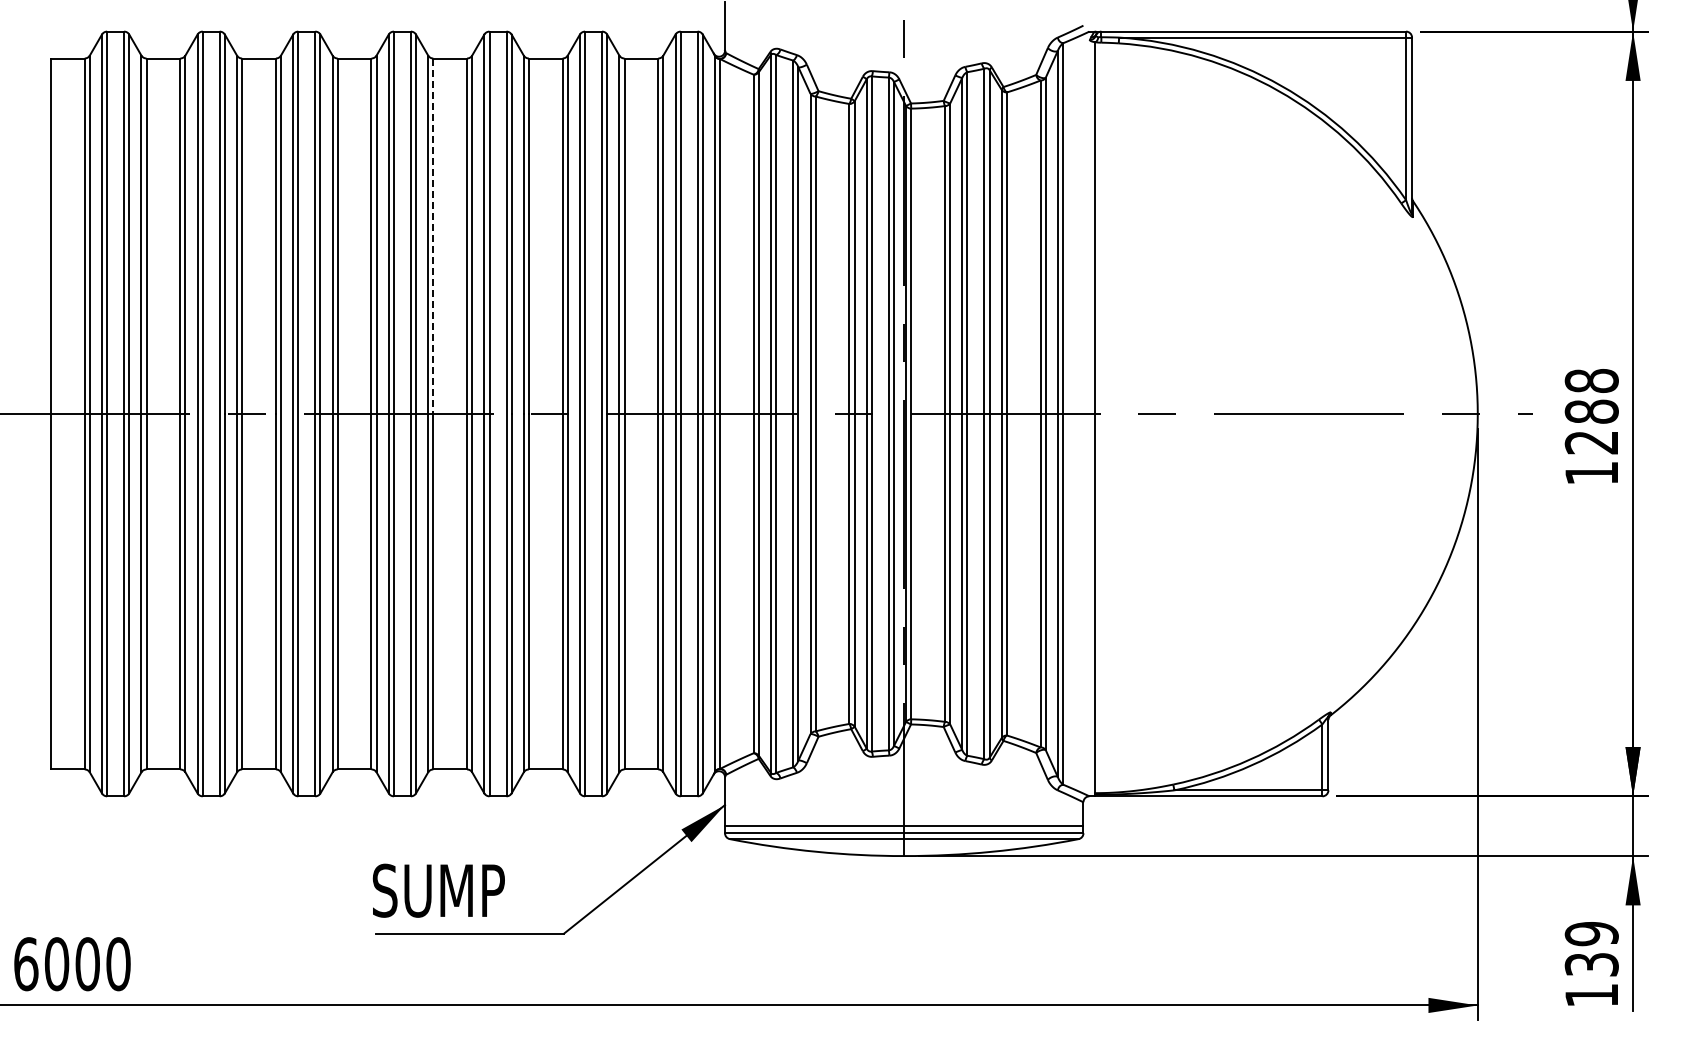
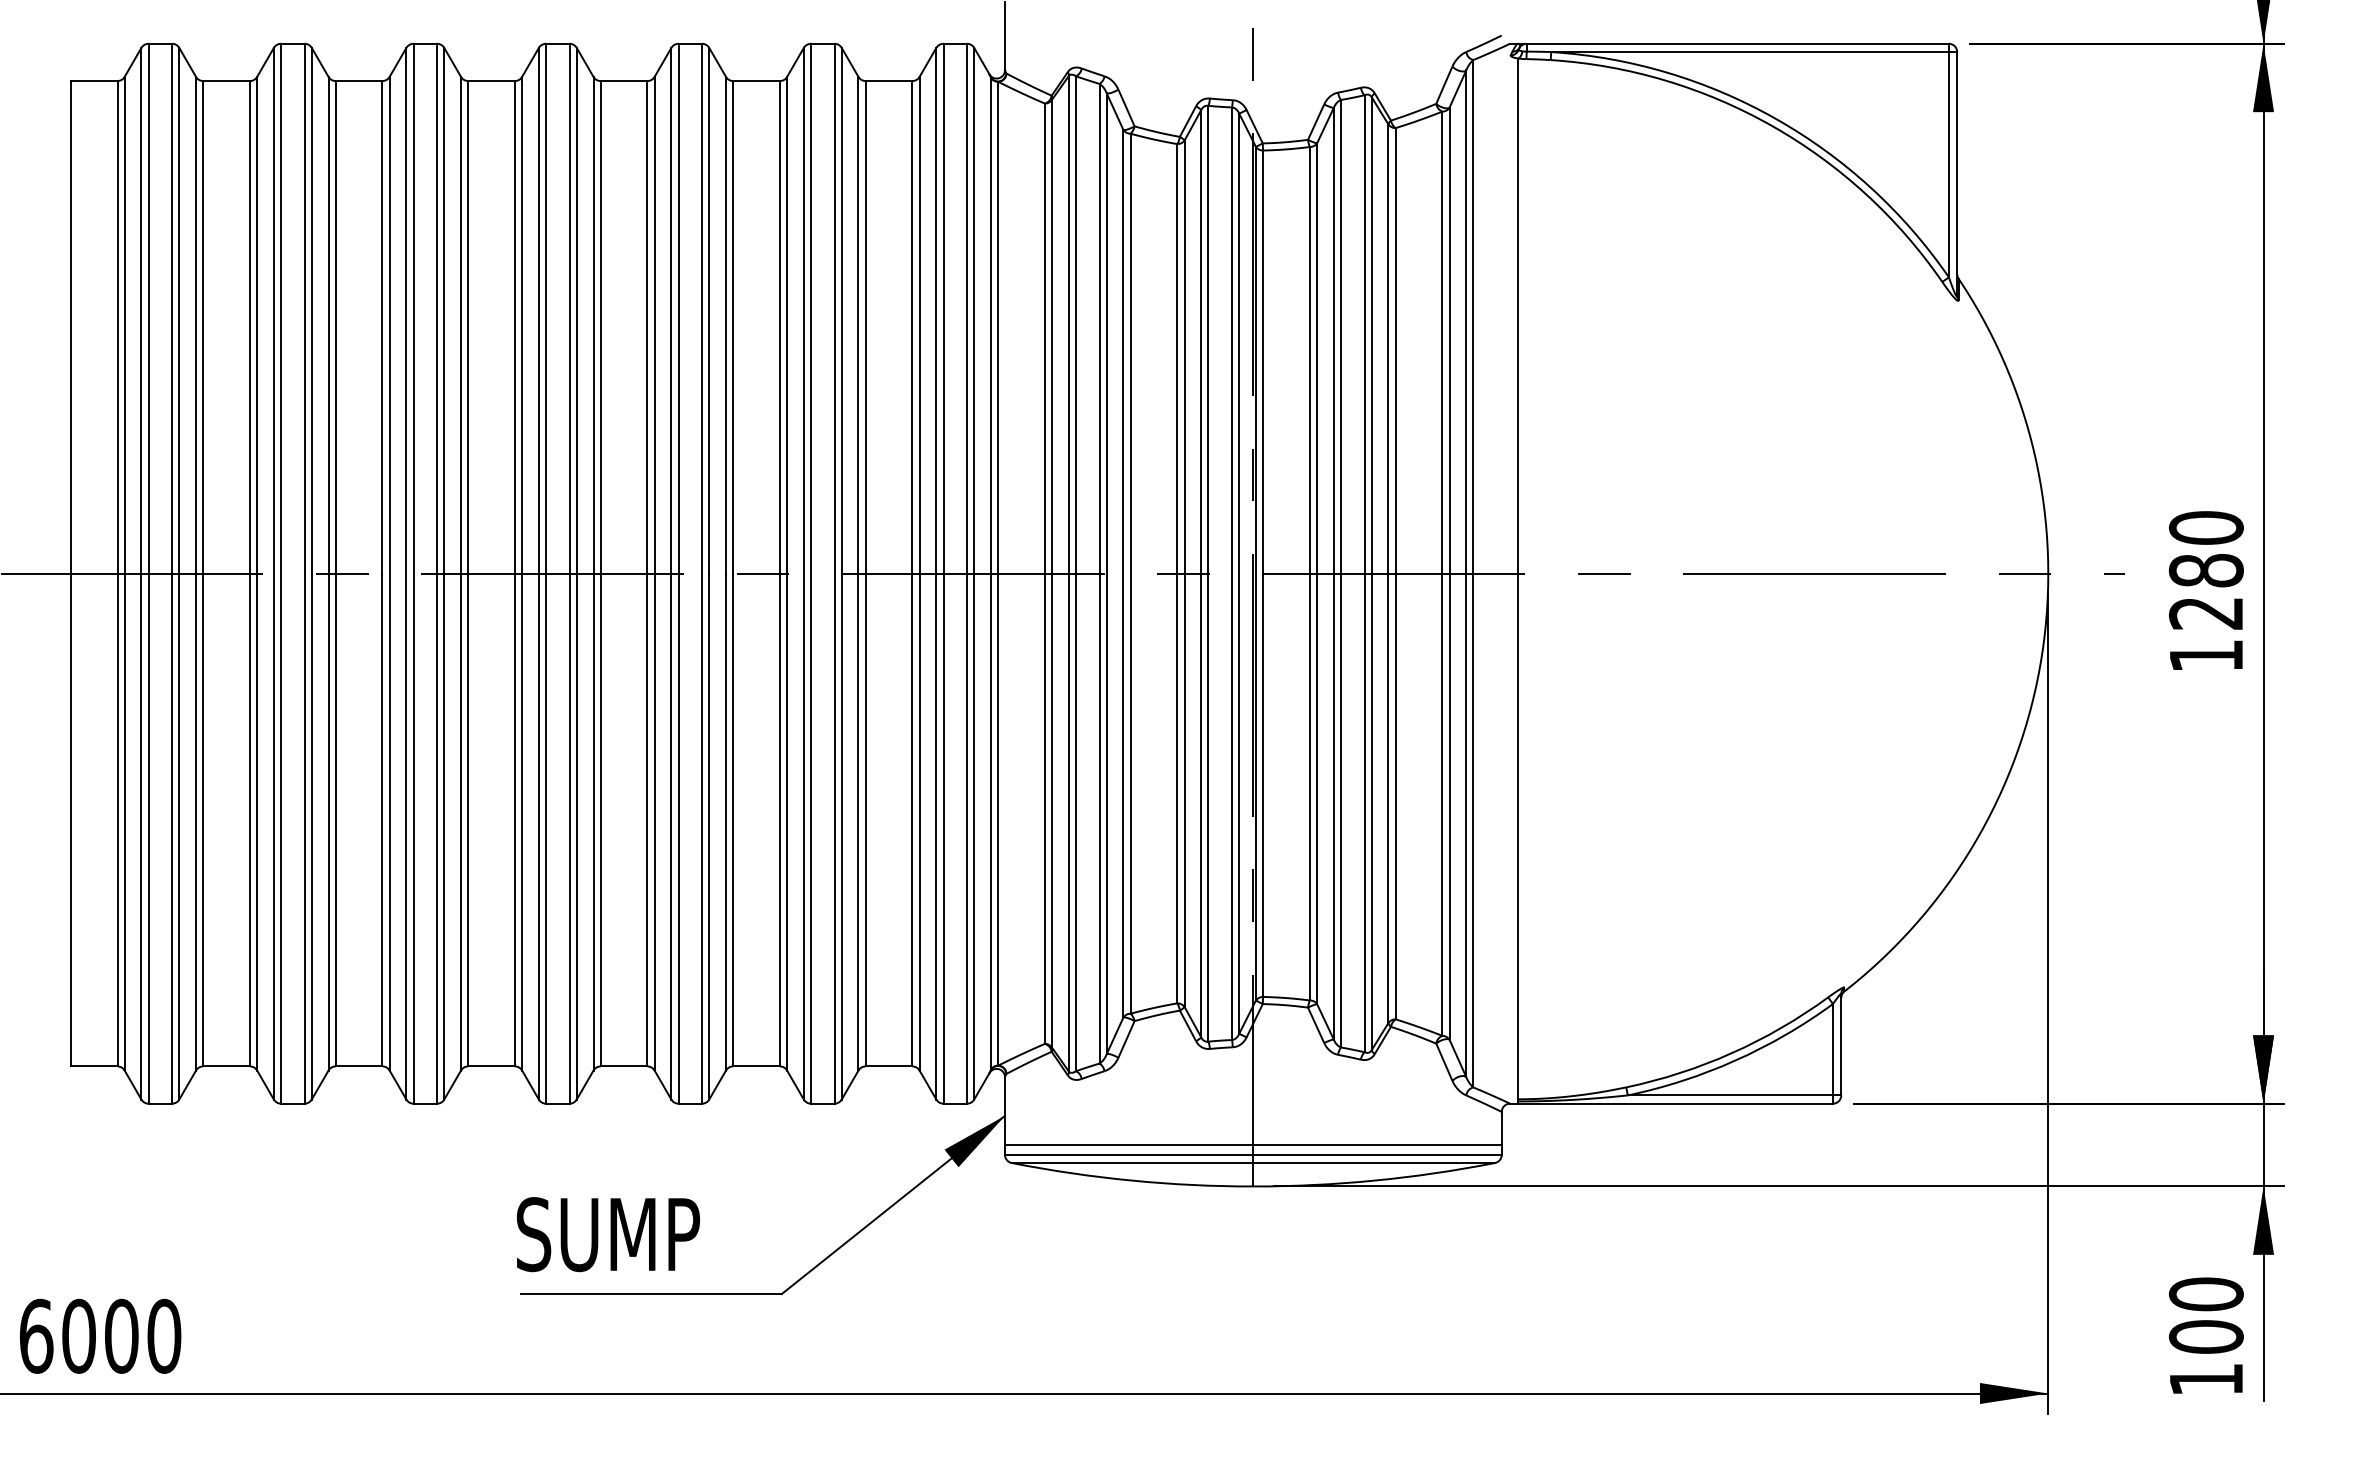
line: (433, 236) -> (600, 327), dashed -> solid
text: (1591, 380) -> (2205, 527), 1288 -> 1280
text: (1591, 948) -> (2205, 1314), 139 -> 100

